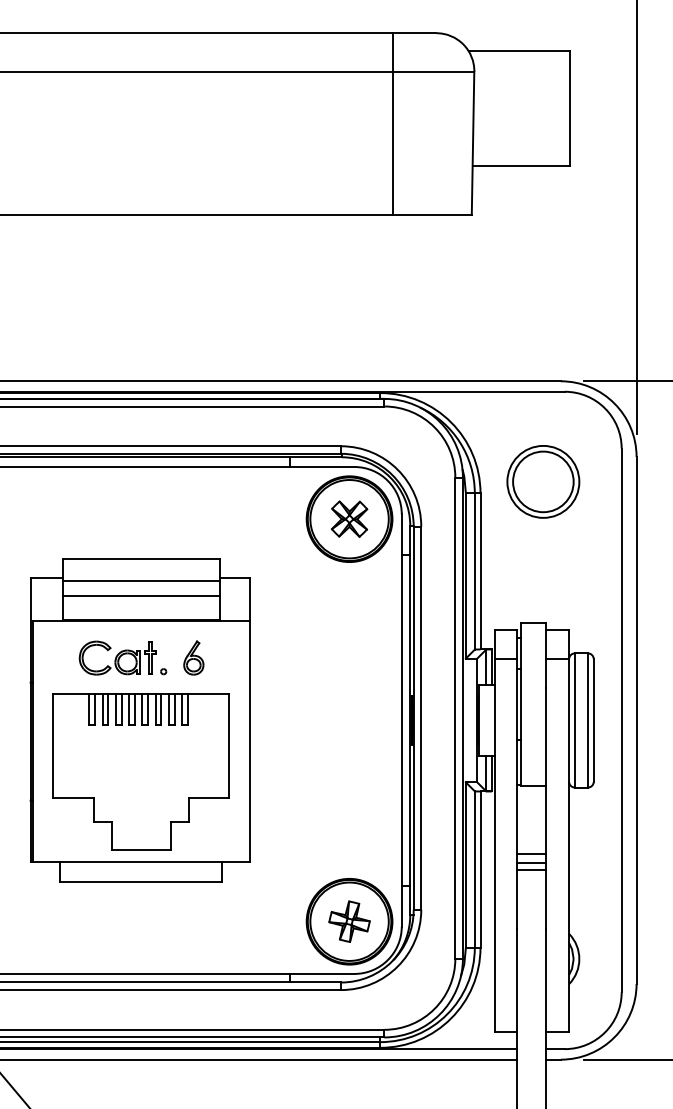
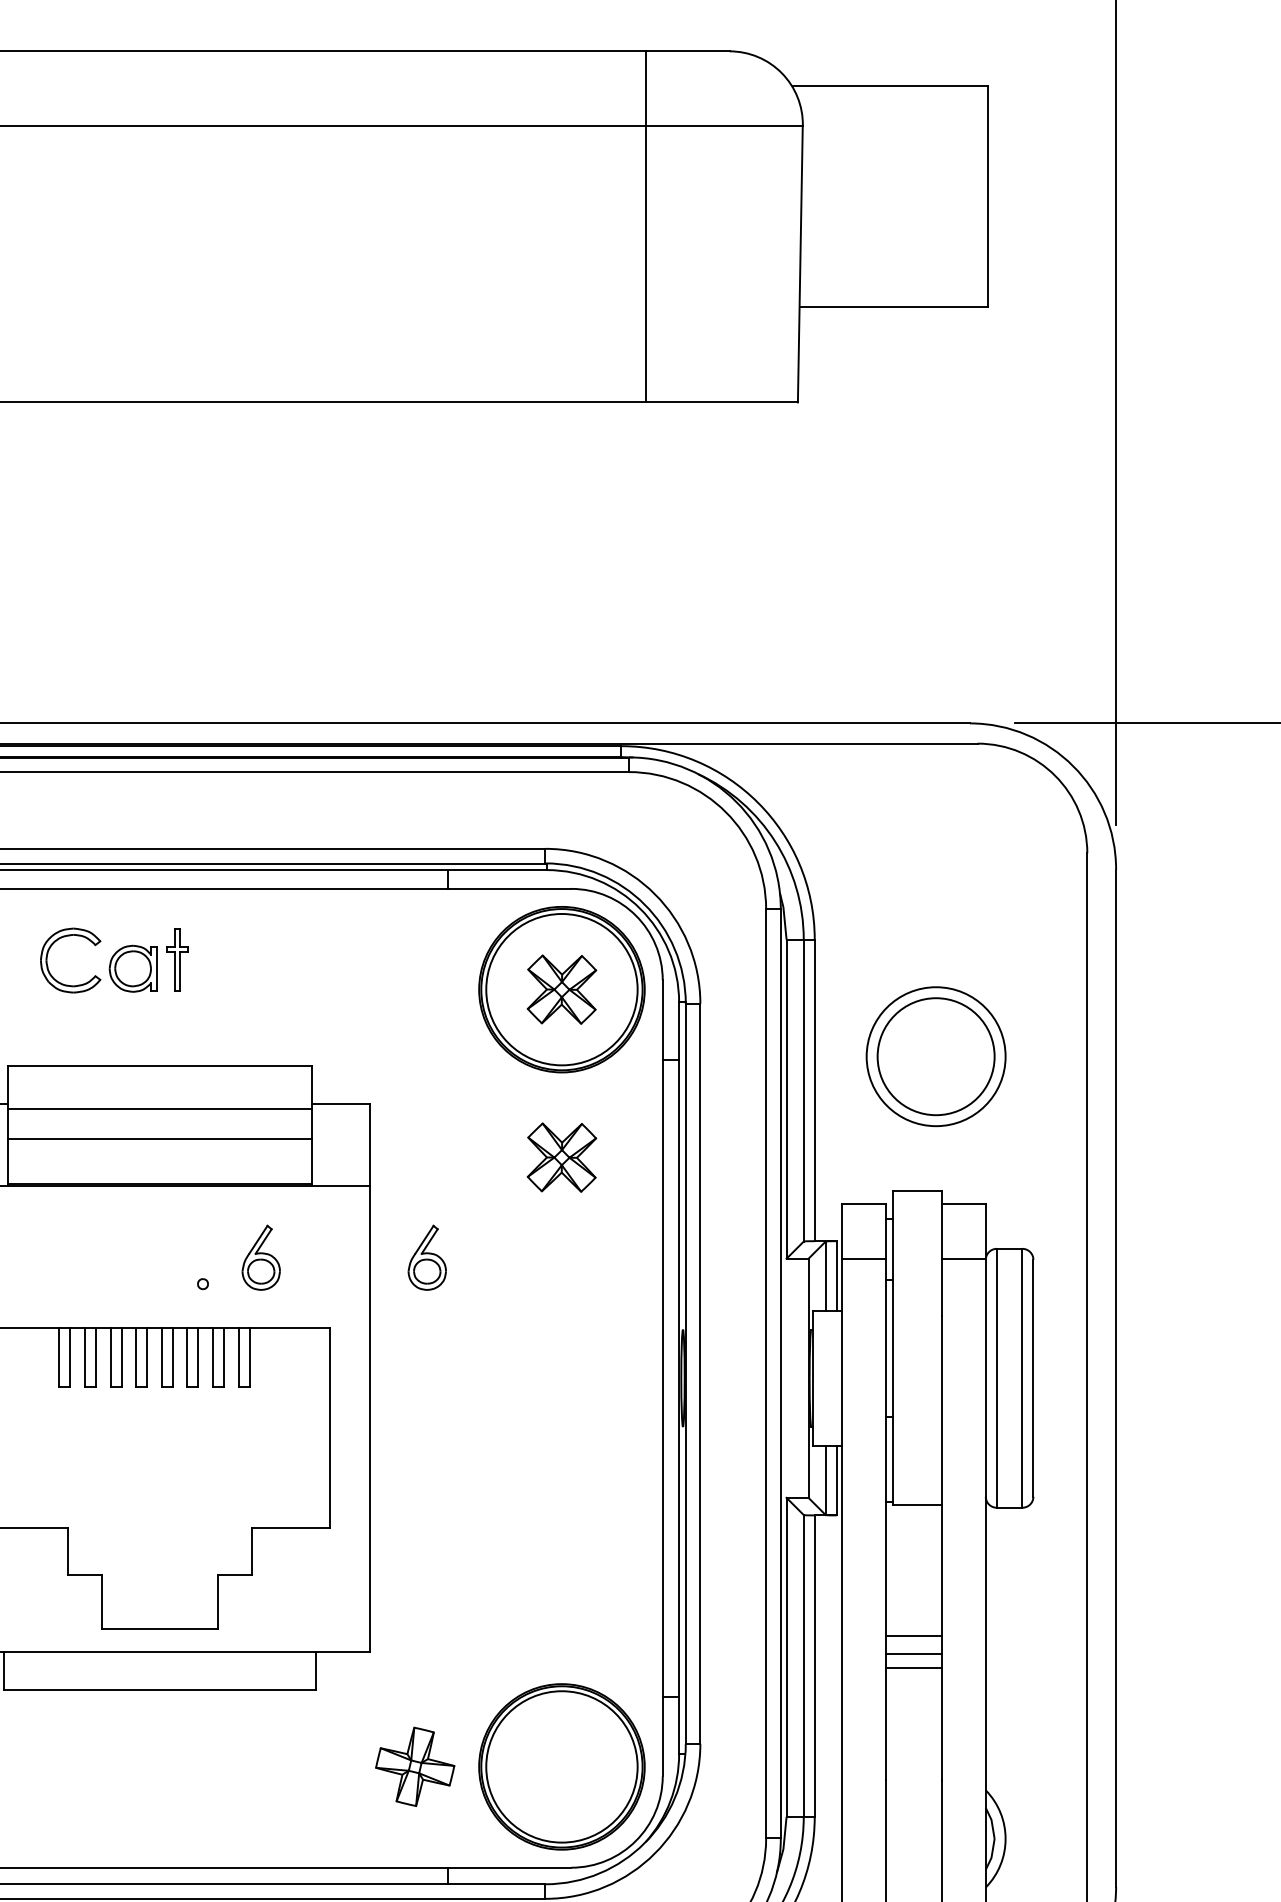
part: (543, 481) -> (936, 1055), moved
part: (349, 605) -> (561, 1156), added
part: (117, 657) -> (113, 959), moved
part: (279, 657) -> (426, 1256), added
part: (349, 921) -> (415, 1766), moved

